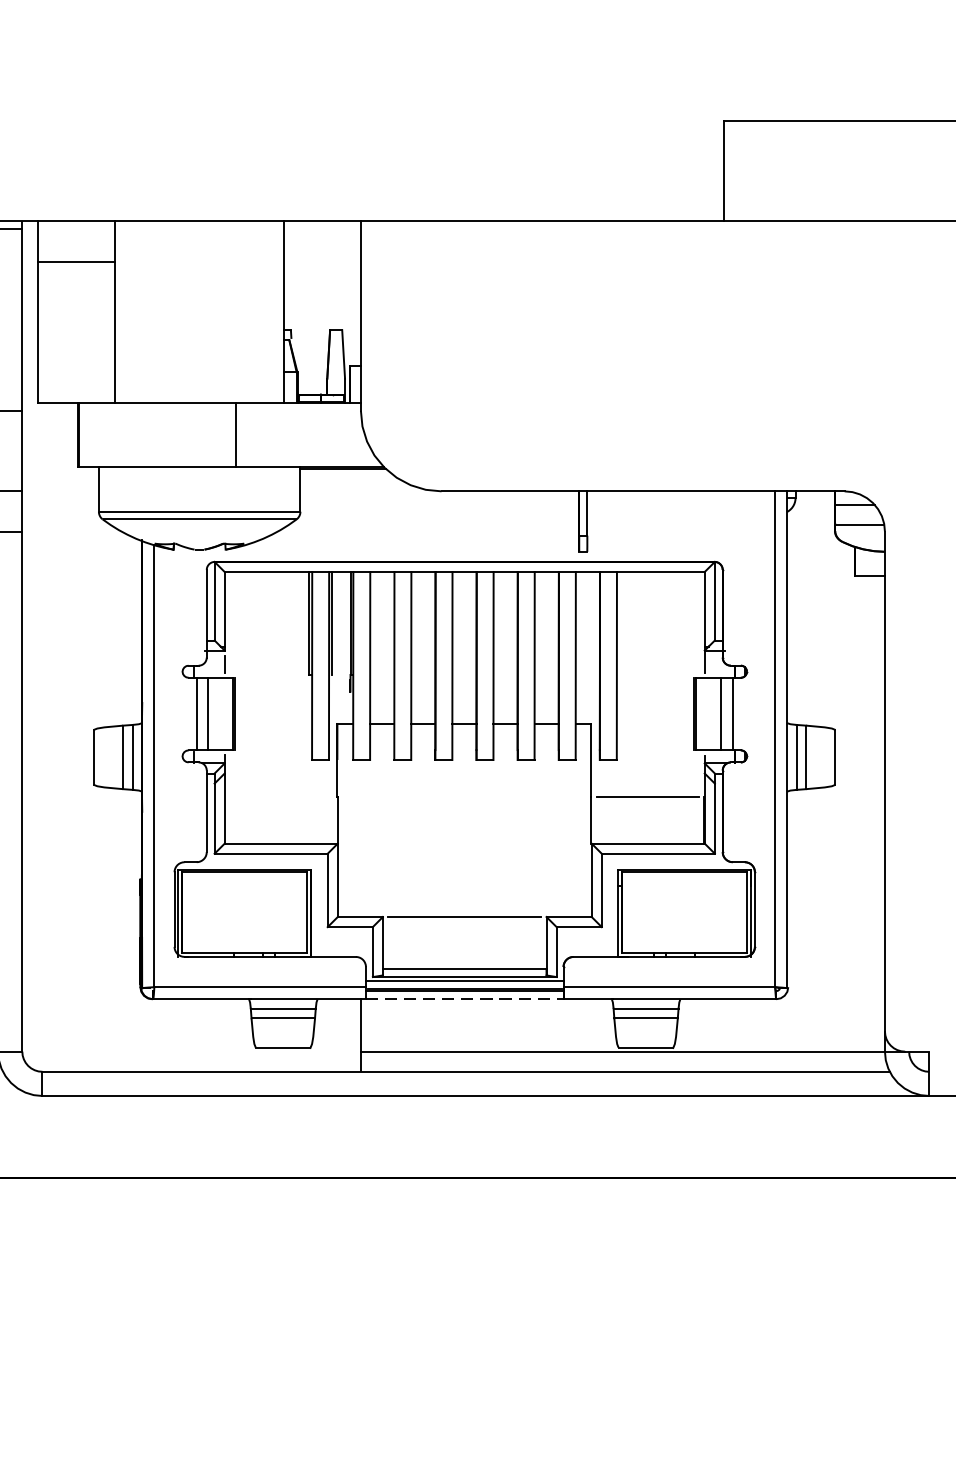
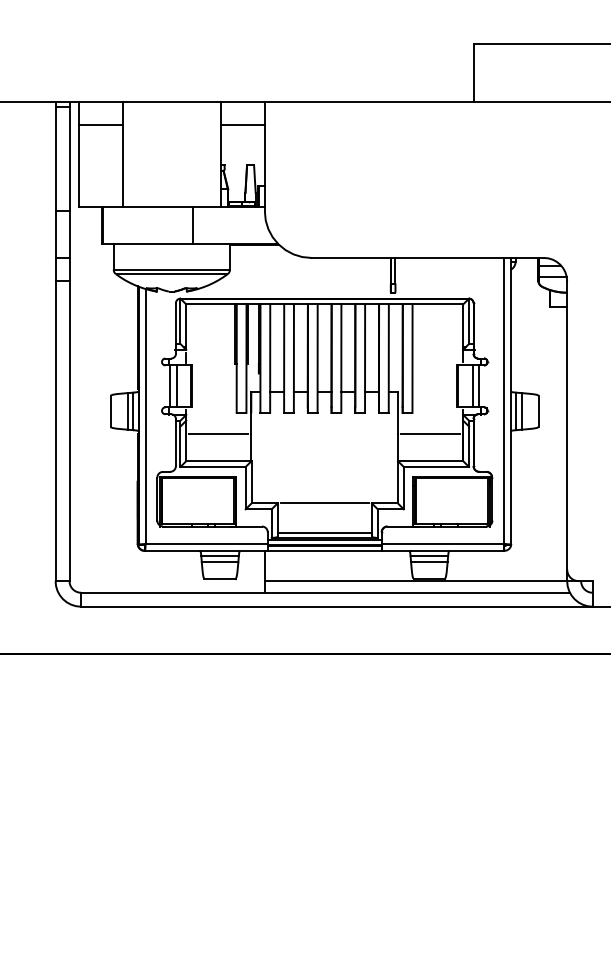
line: (322, 261) -> (242, 125), added
line: (280, 797) -> (218, 434), added
line: (464, 998) -> (324, 550), dashed -> solid

